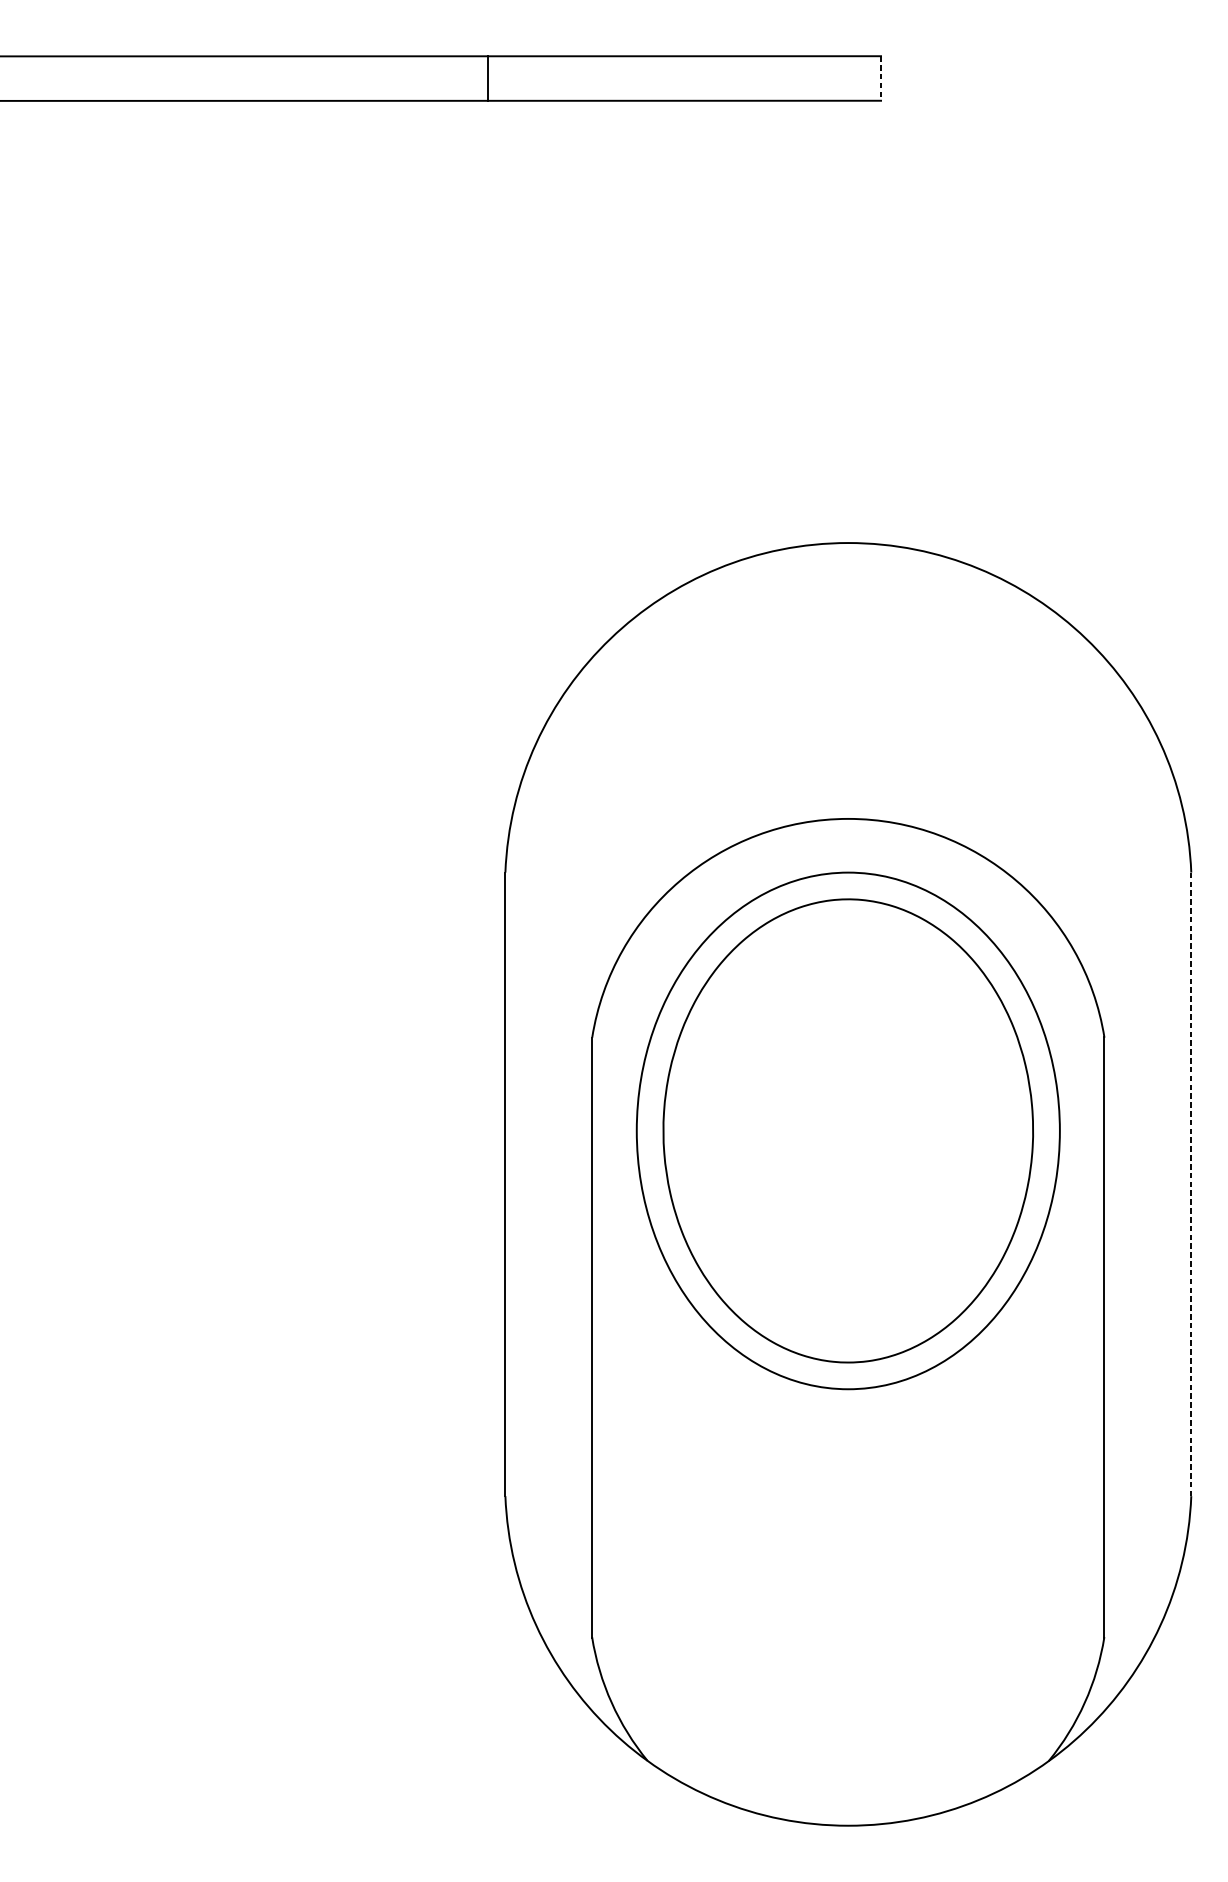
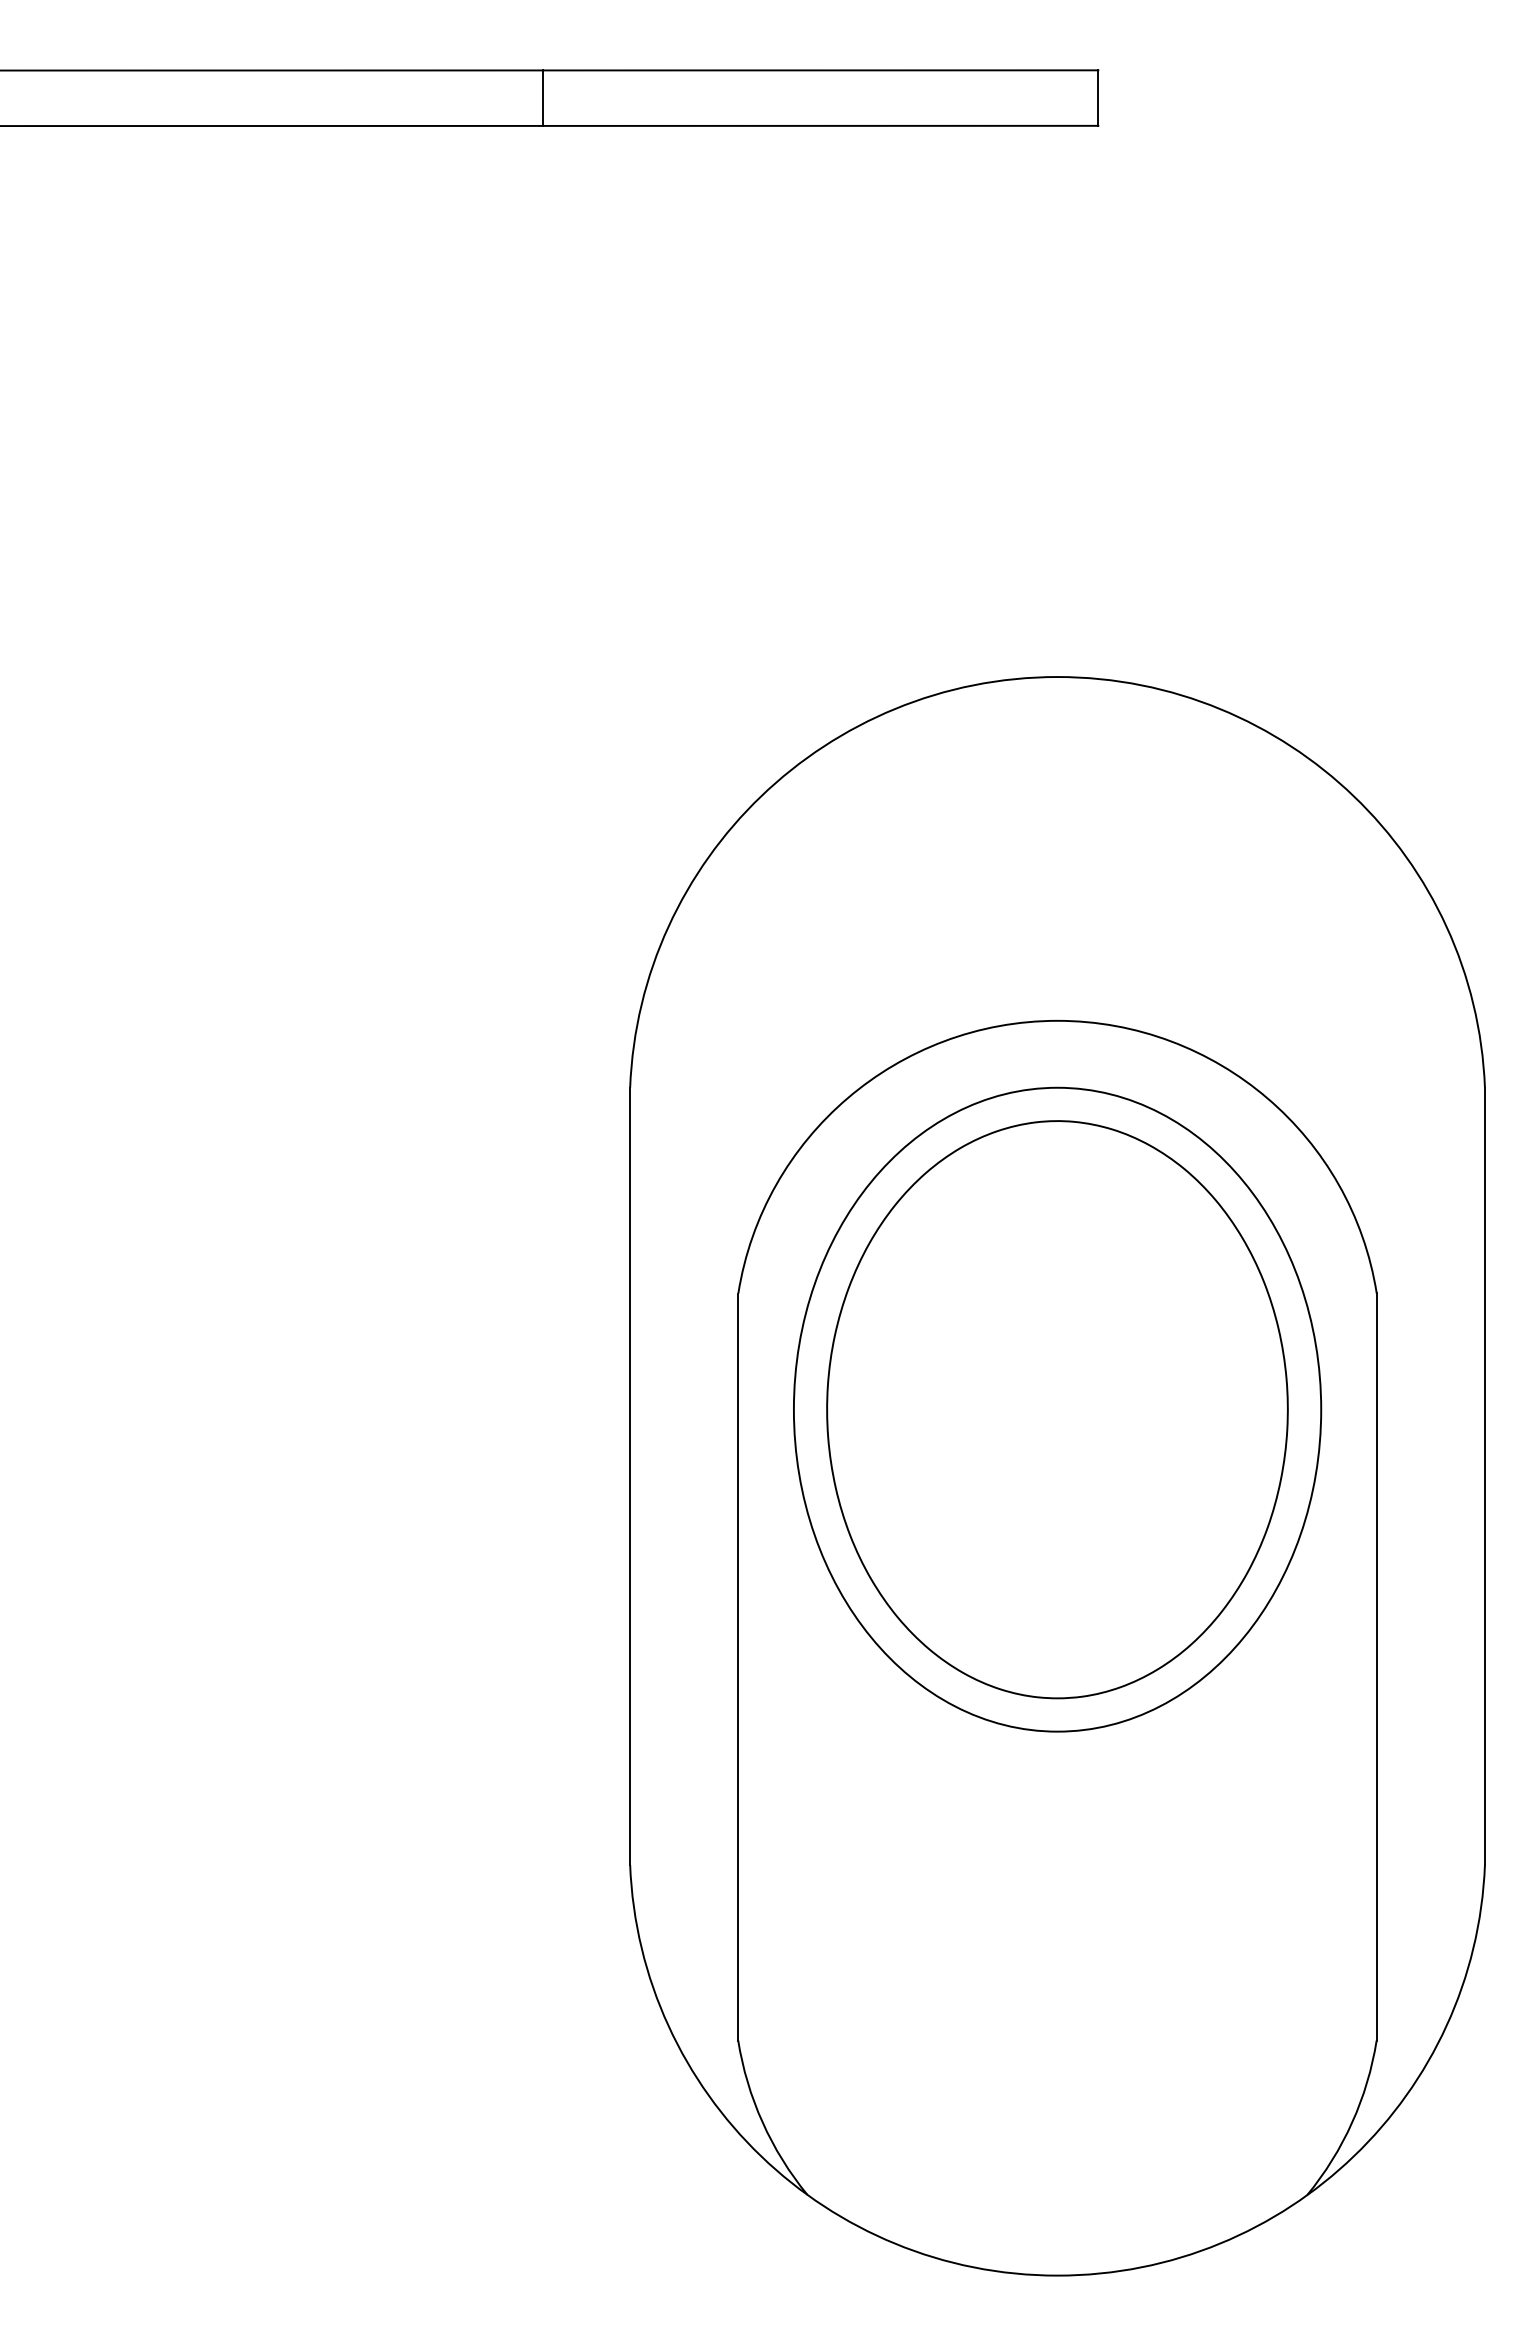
line: (488, 78) -> (543, 97), moved
line: (881, 78) -> (1098, 98), dashed -> solid
line: (1190, 1184) -> (1484, 1476), dashed -> solid

